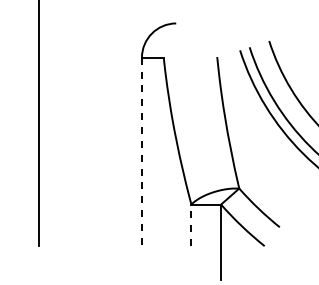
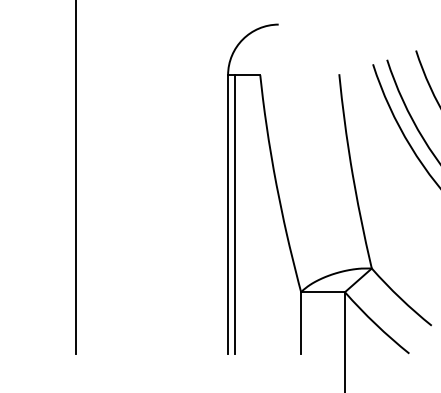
line: (146, 151) -> (234, 213), added
line: (141, 152) -> (227, 215), dashed -> solid
line: (191, 225) -> (301, 323), dashed -> solid

